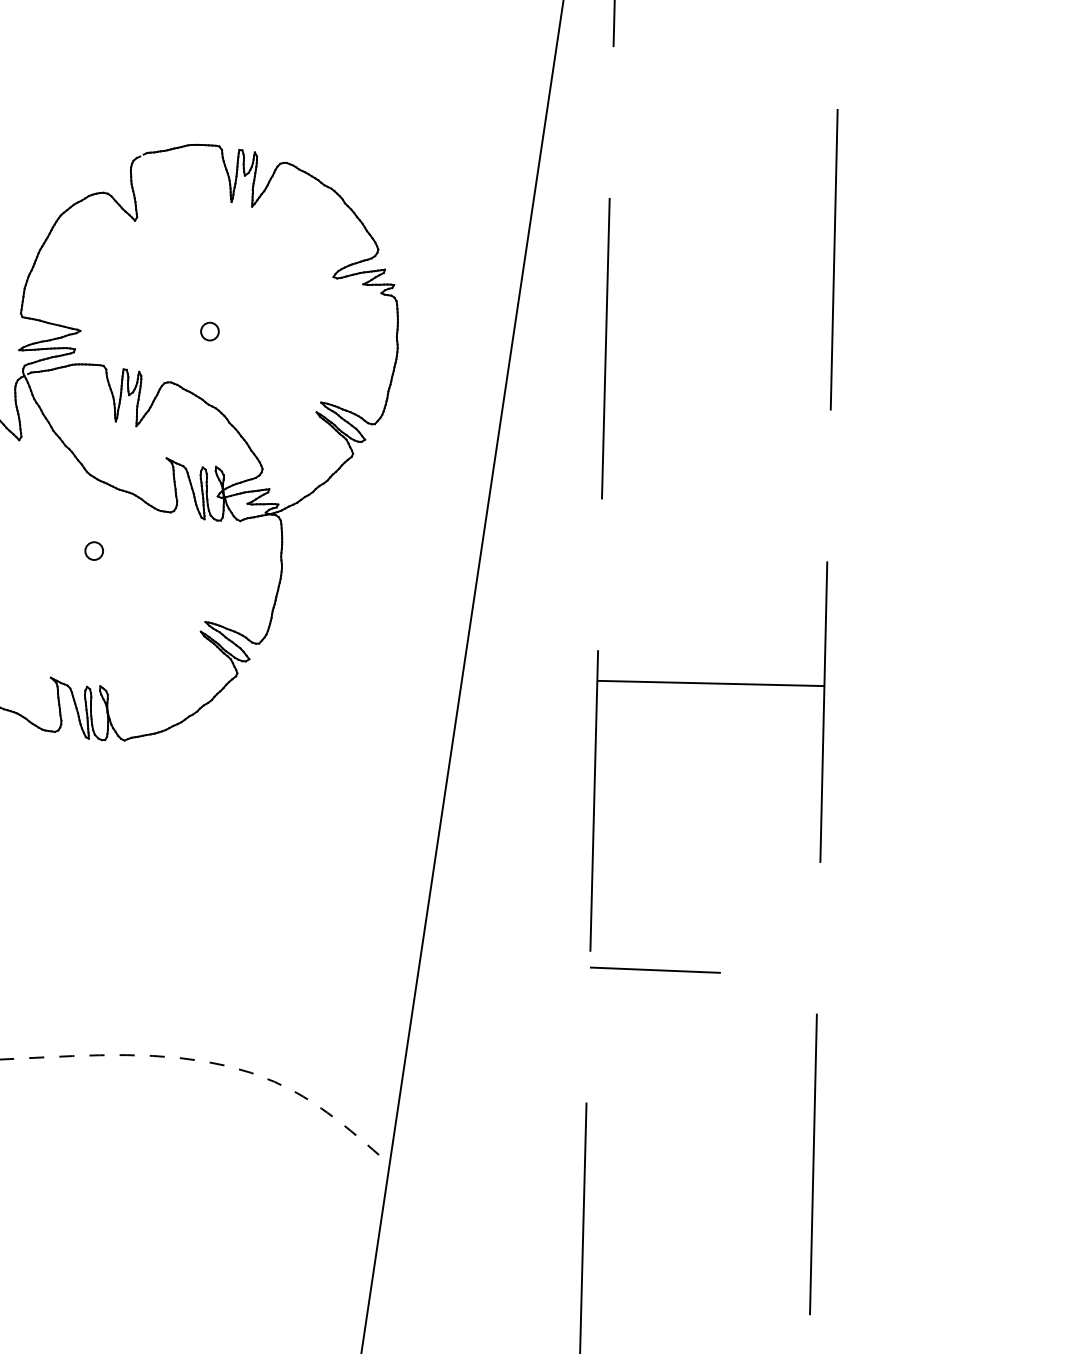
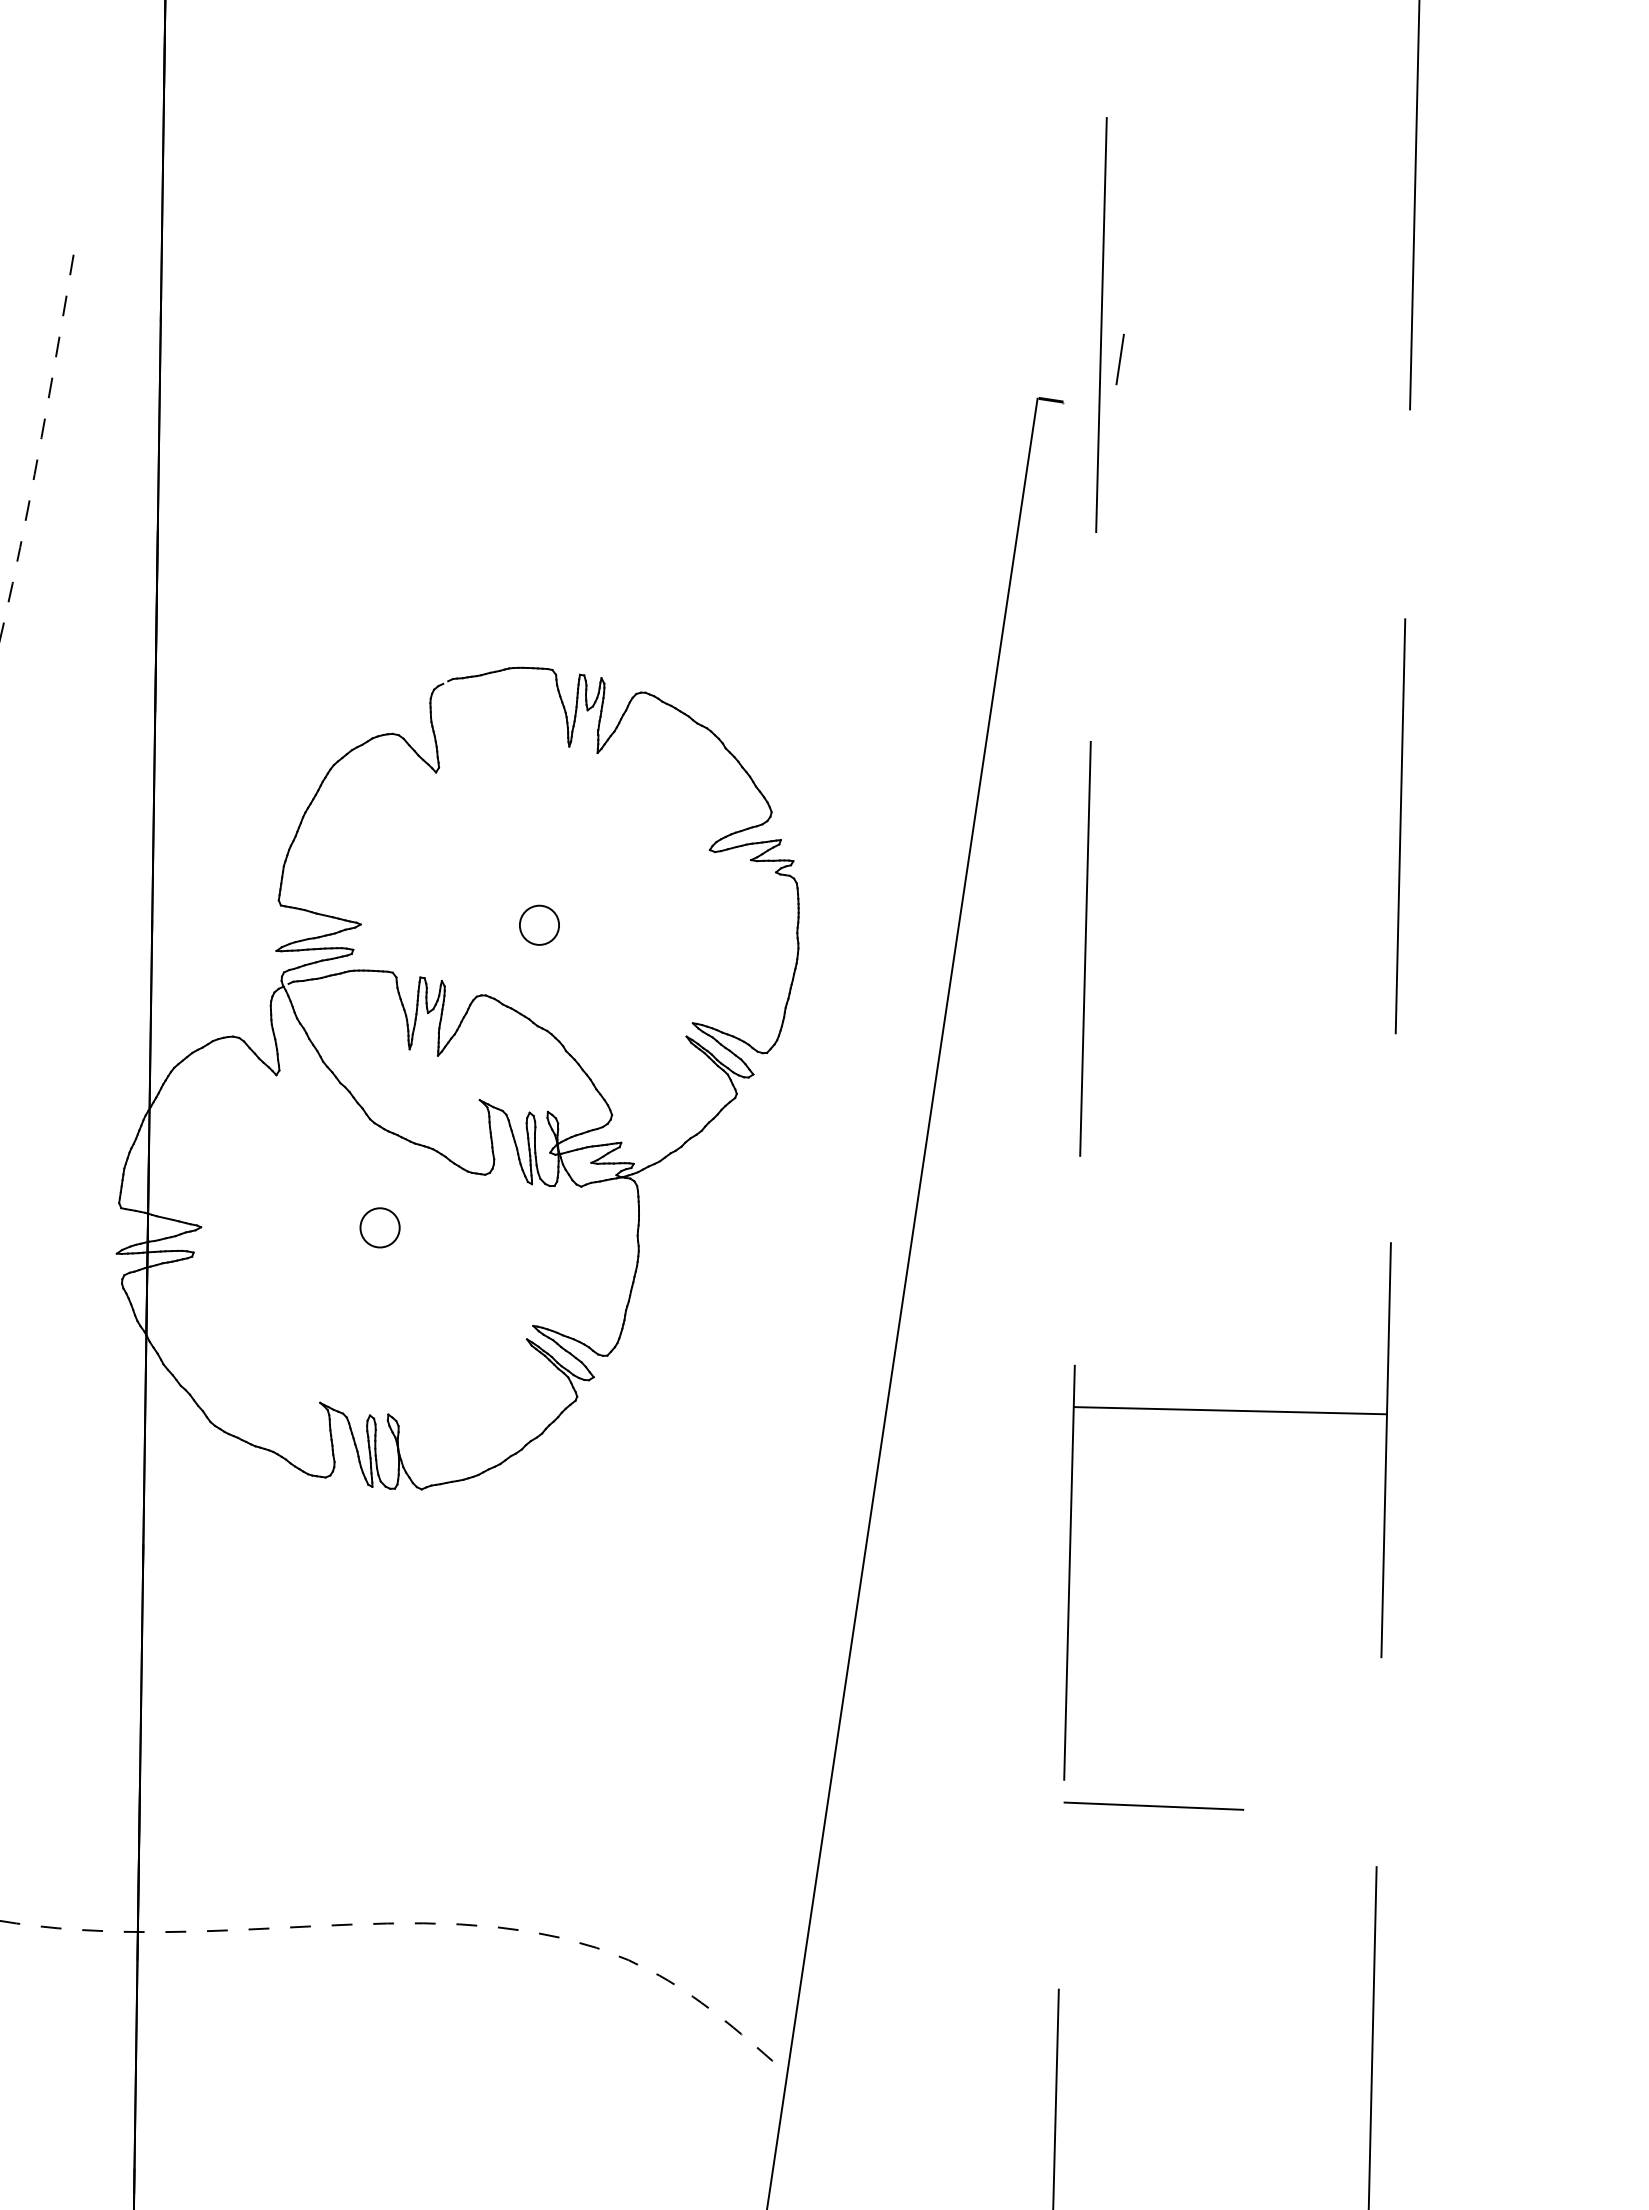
circle: (209, 331) -> (539, 925), size x1.6
circle: (93, 551) -> (379, 1228), size x1.6

